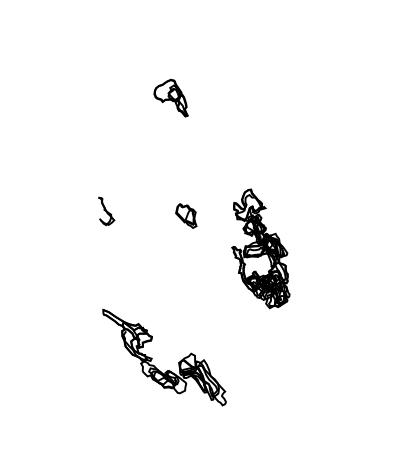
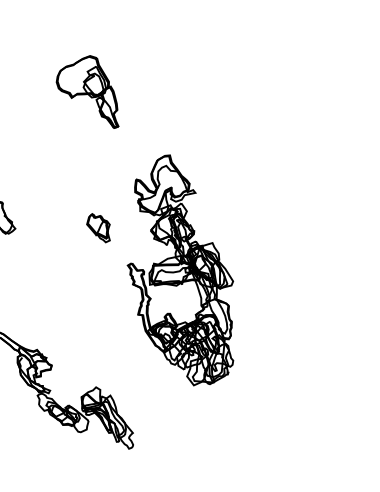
part: (170, 97) -> (87, 90), size x1.67
part: (260, 248) -> (182, 270), size x1.67

